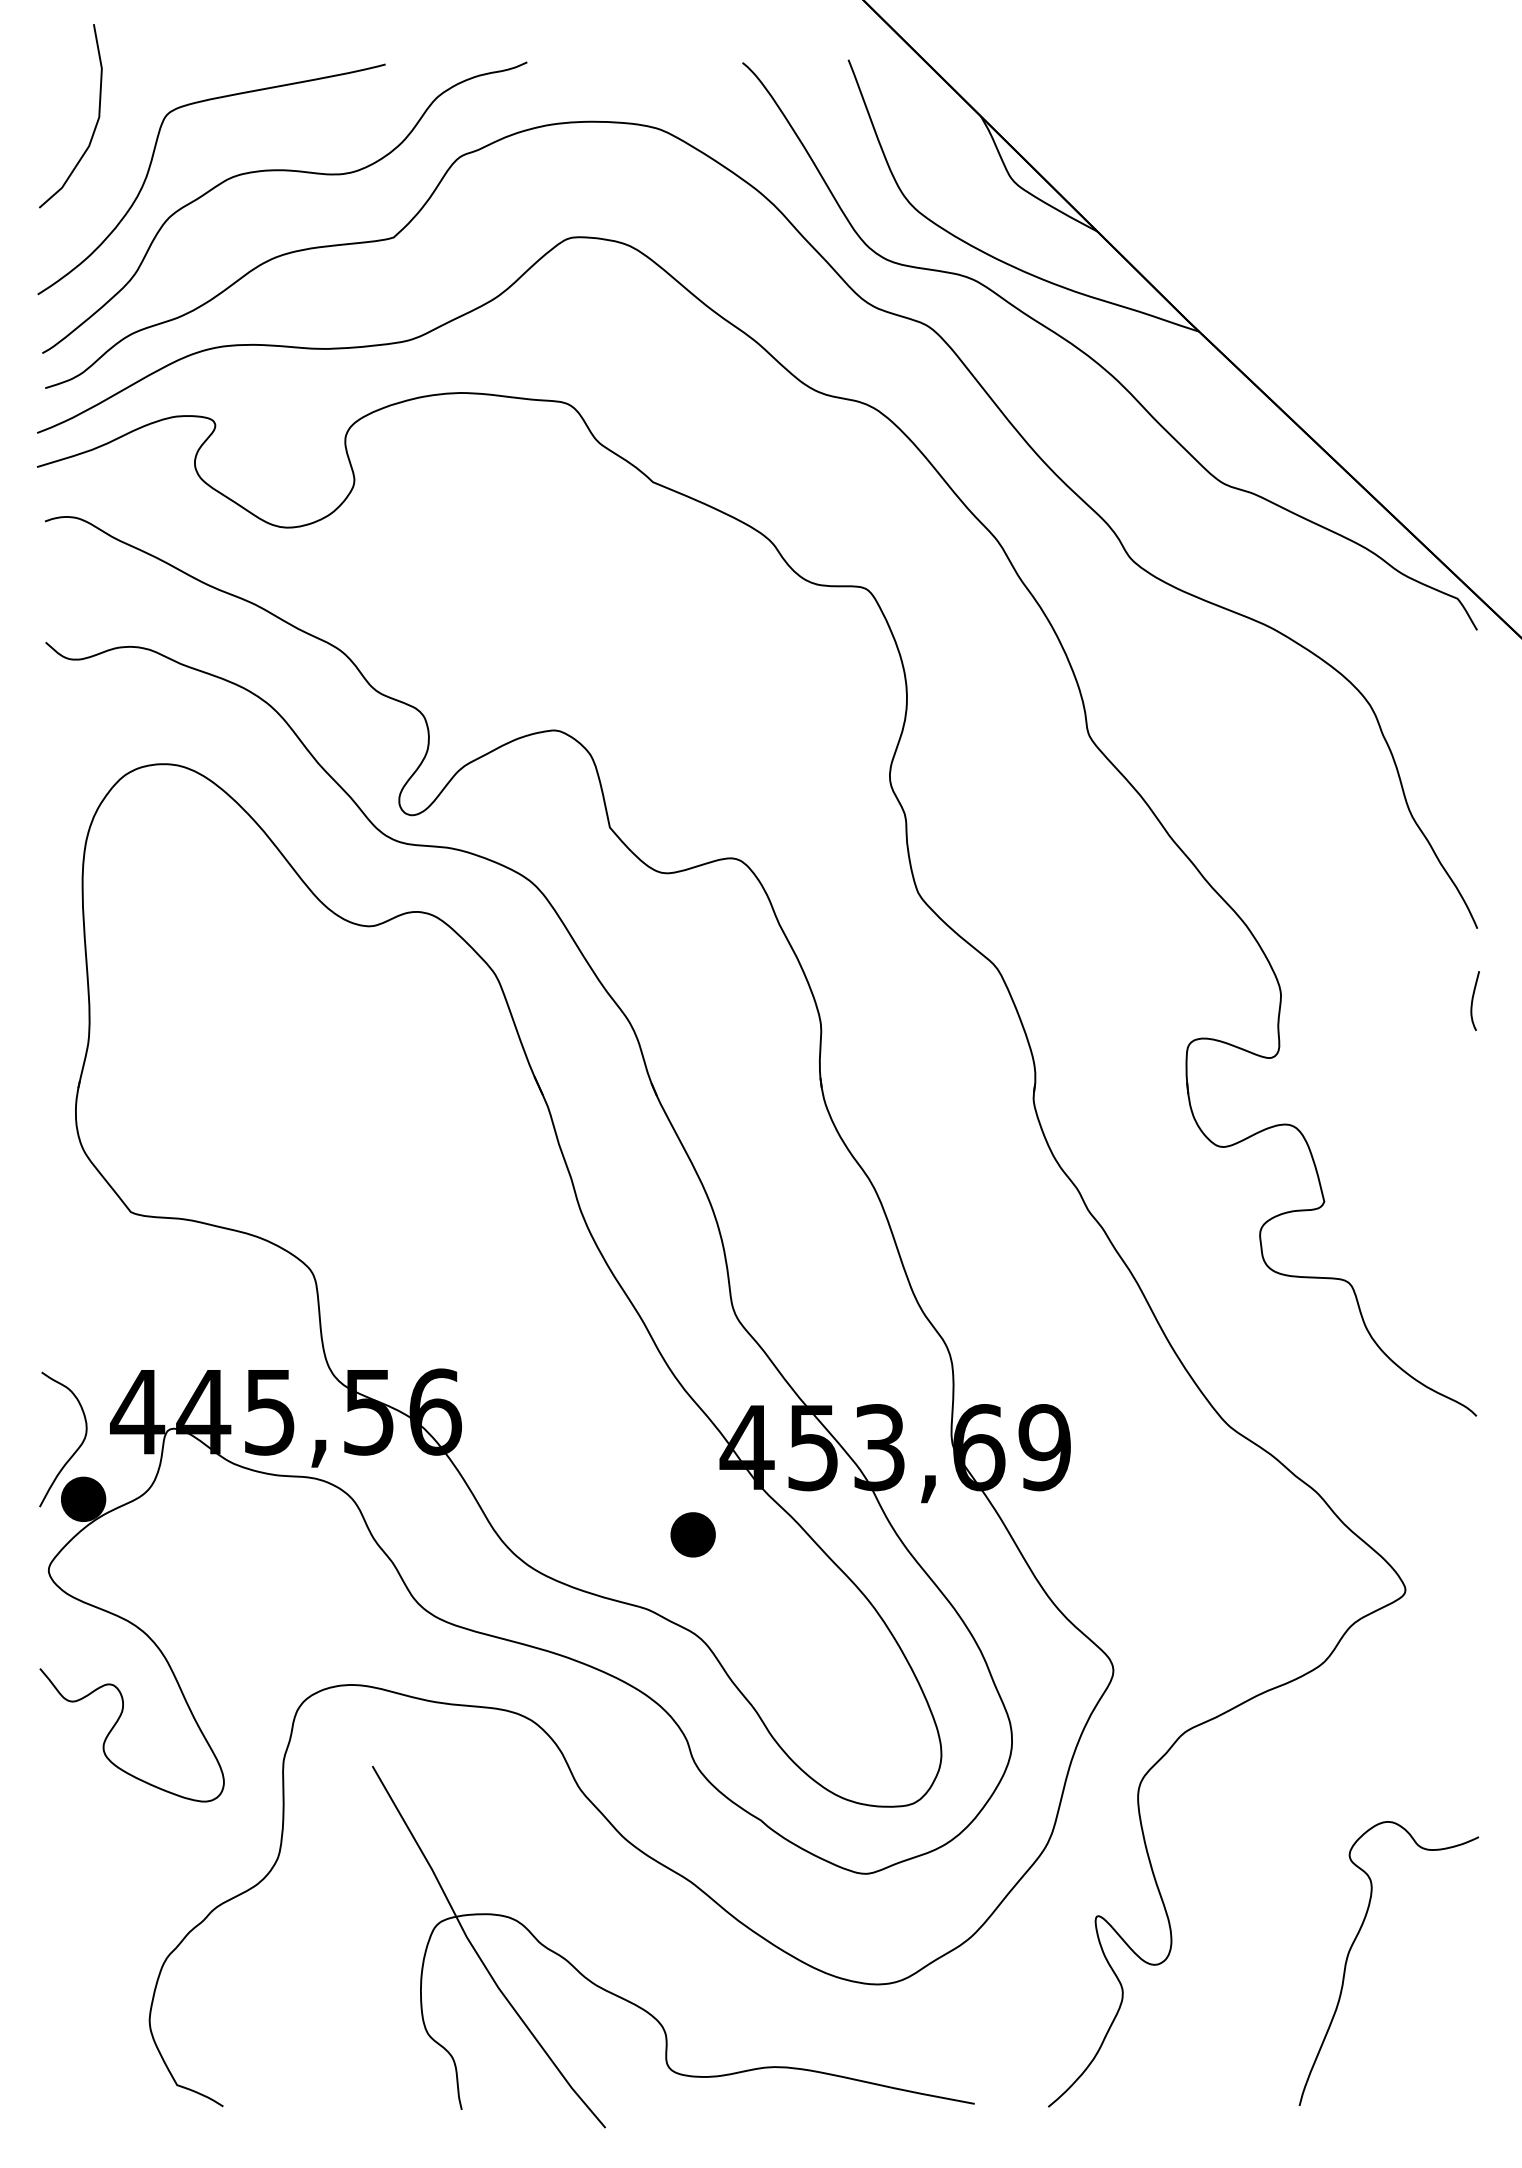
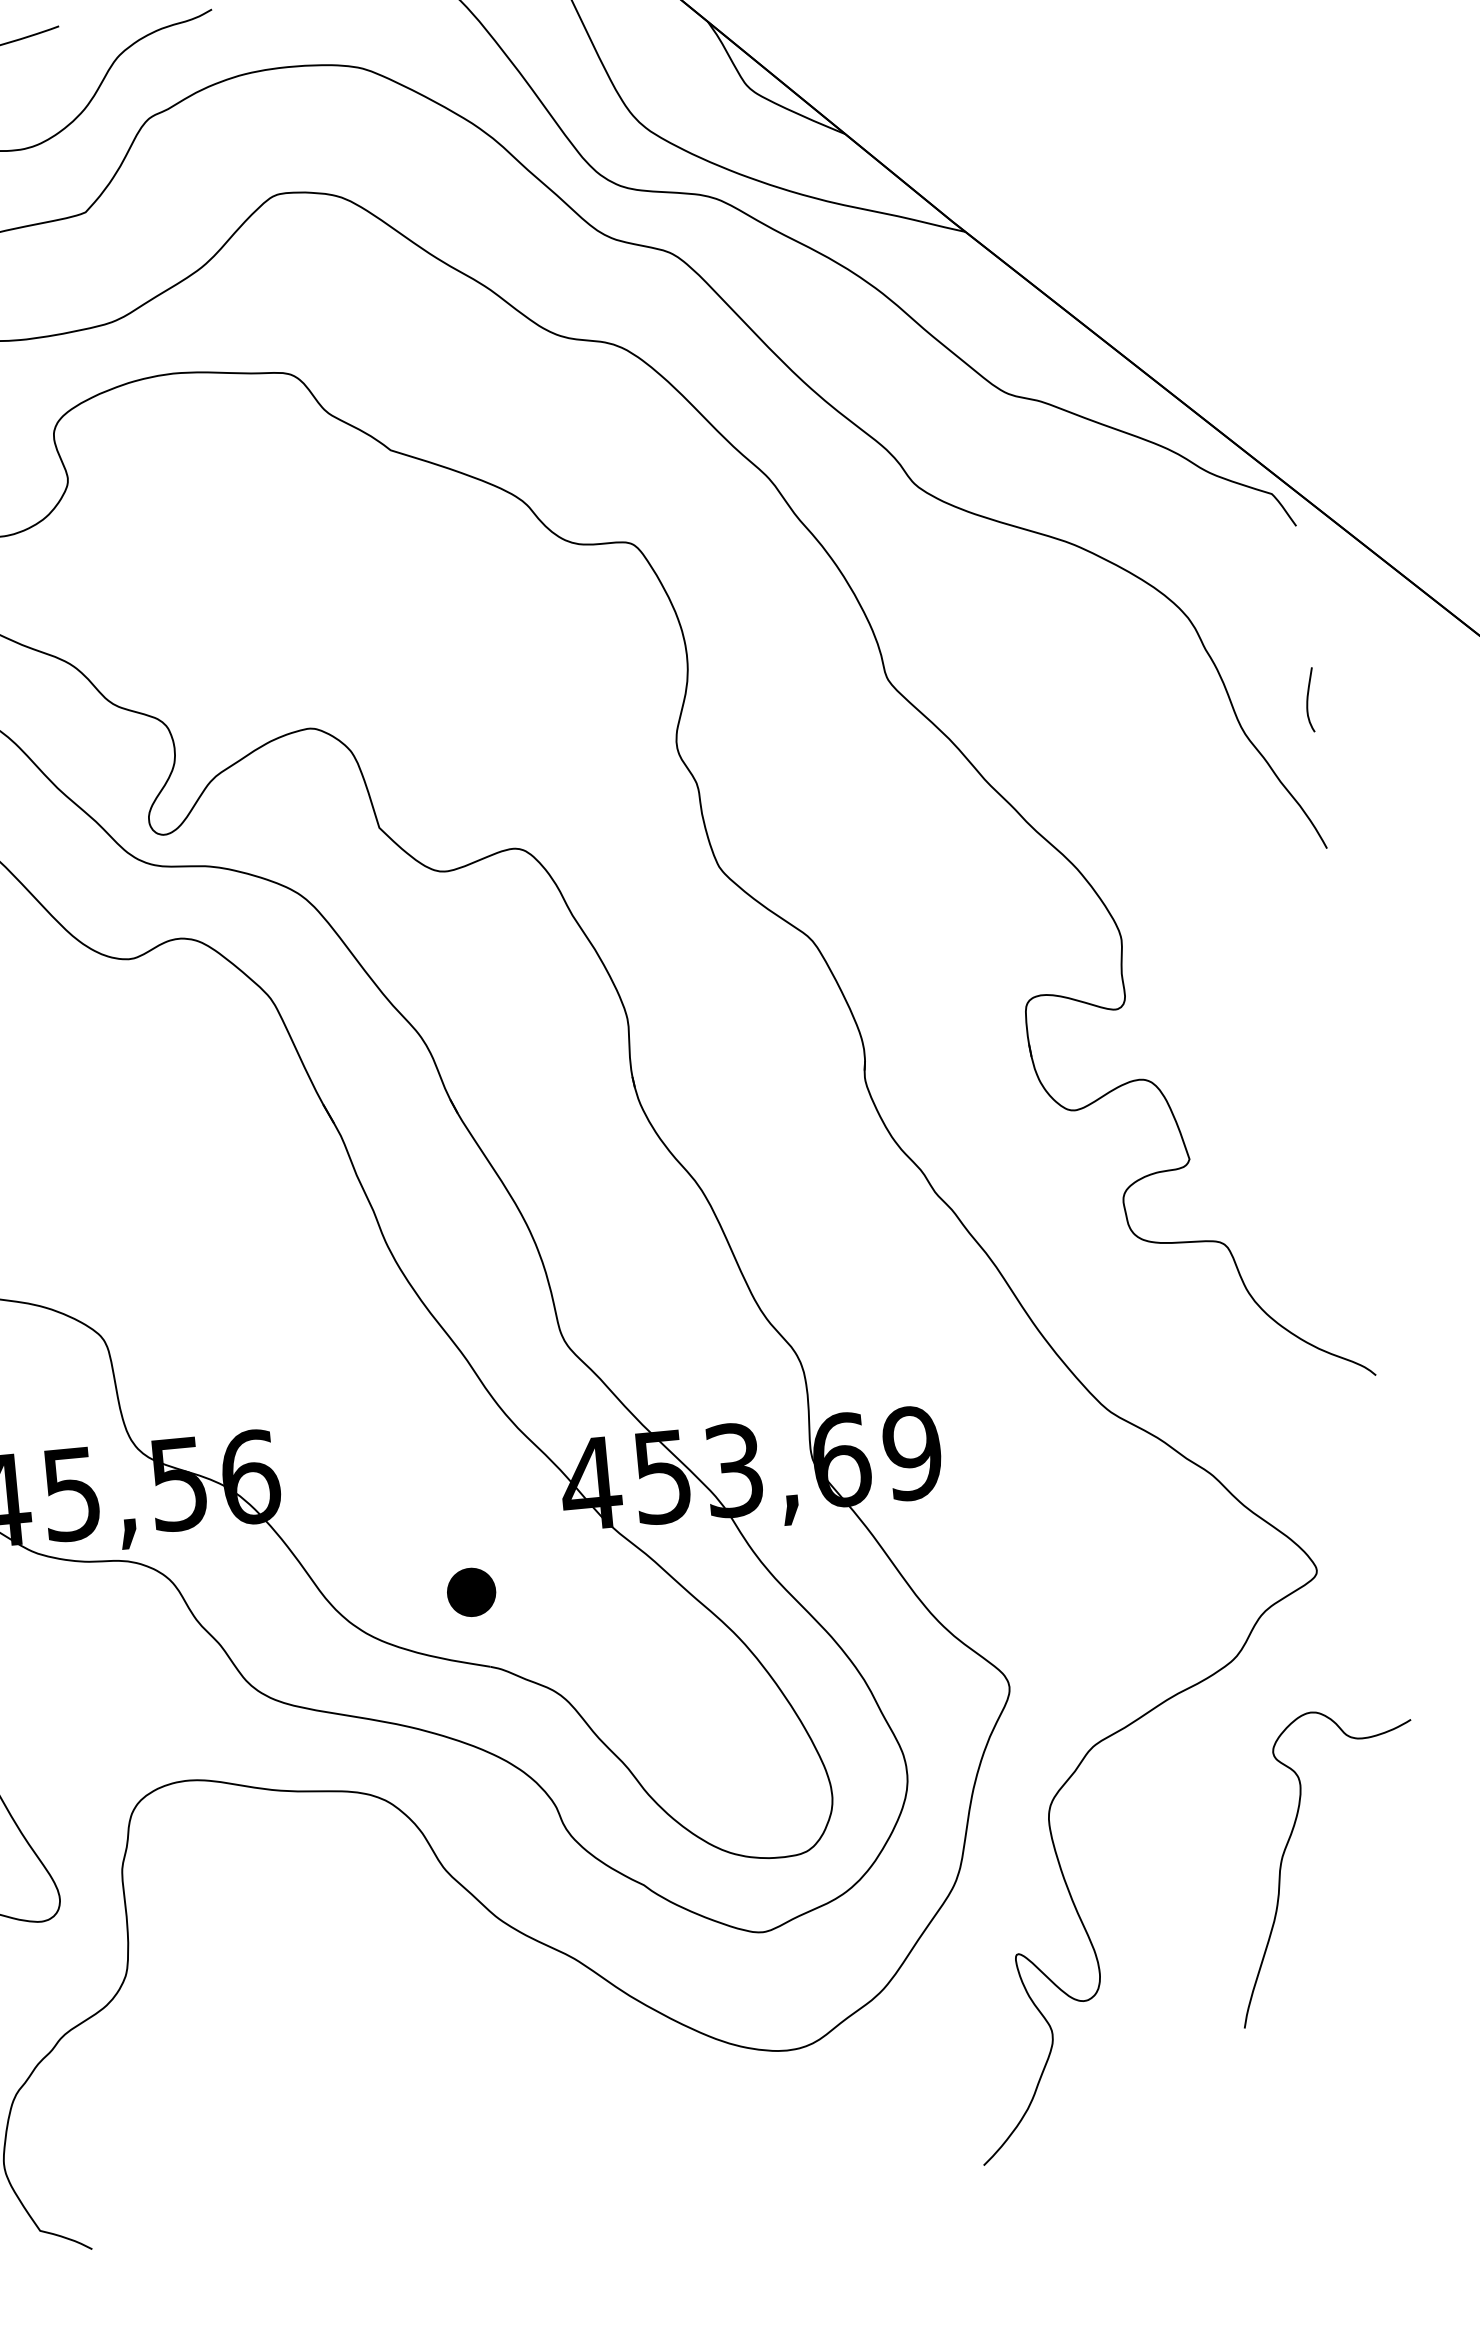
curve: (1473, 1000) -> (1308, 699), moved
part: (692, 1534) -> (470, 1592), moved
curve: (1352, 1947) -> (1285, 1851), moved
part: (640, 2006) -> (532, 2098), removed

